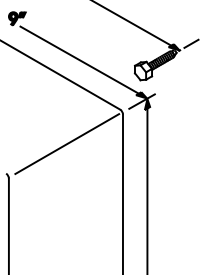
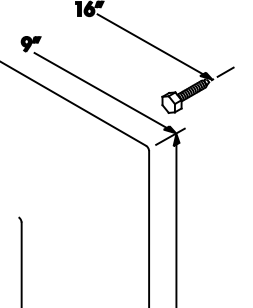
line: (66, 143) -> (86, 183), removed

